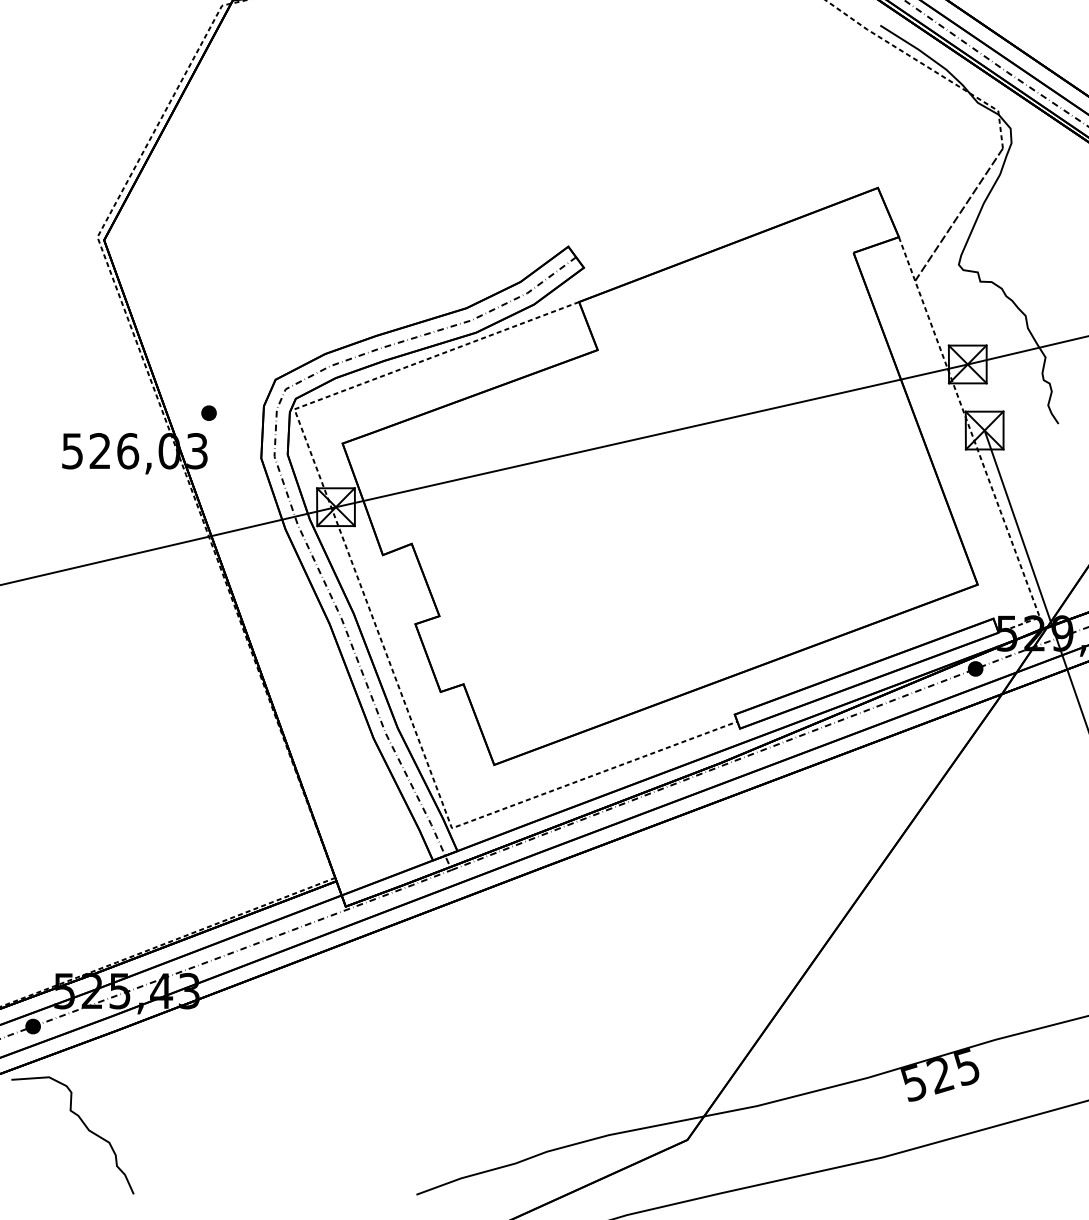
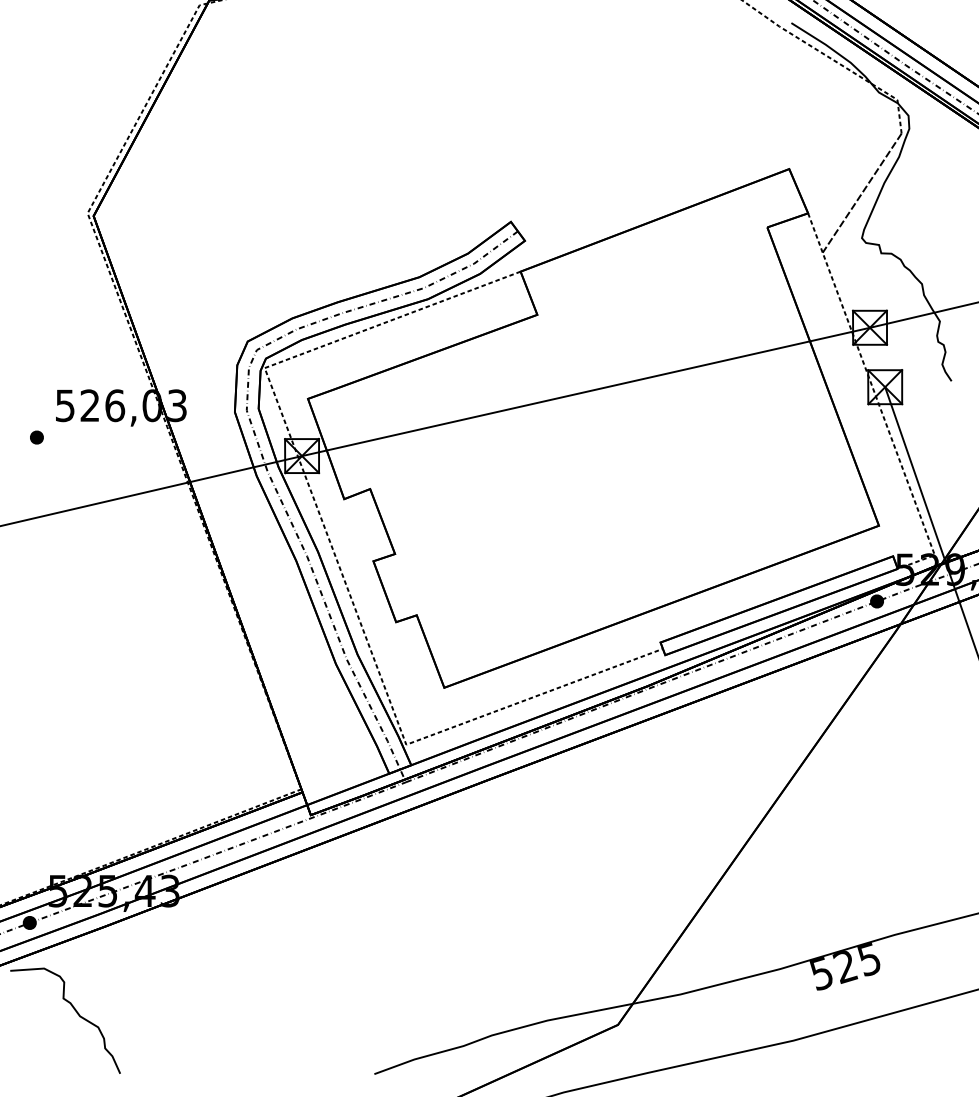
part: (208, 413) -> (36, 437), moved

